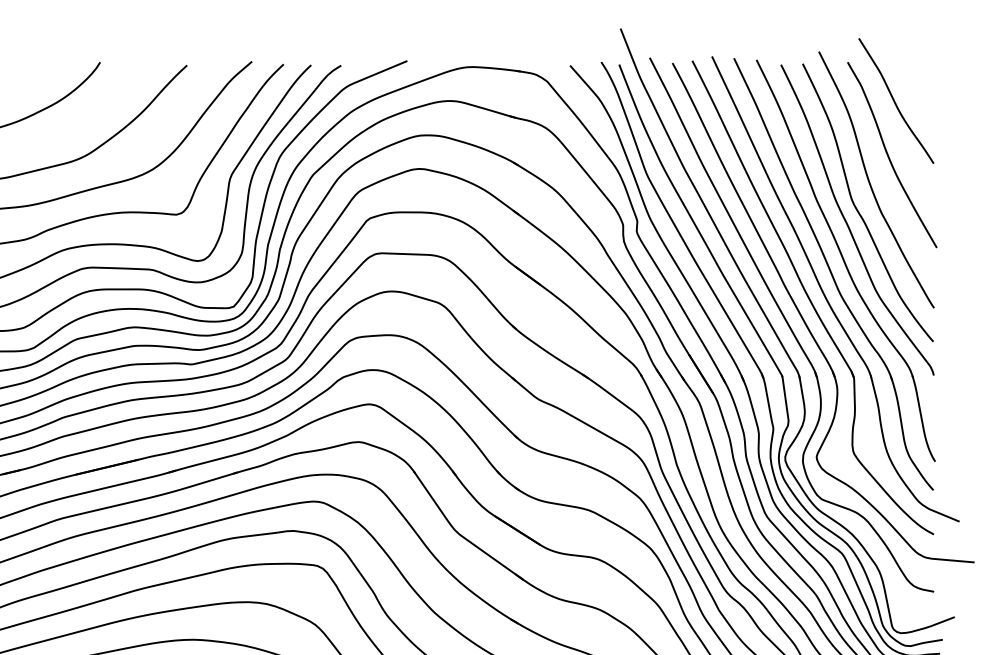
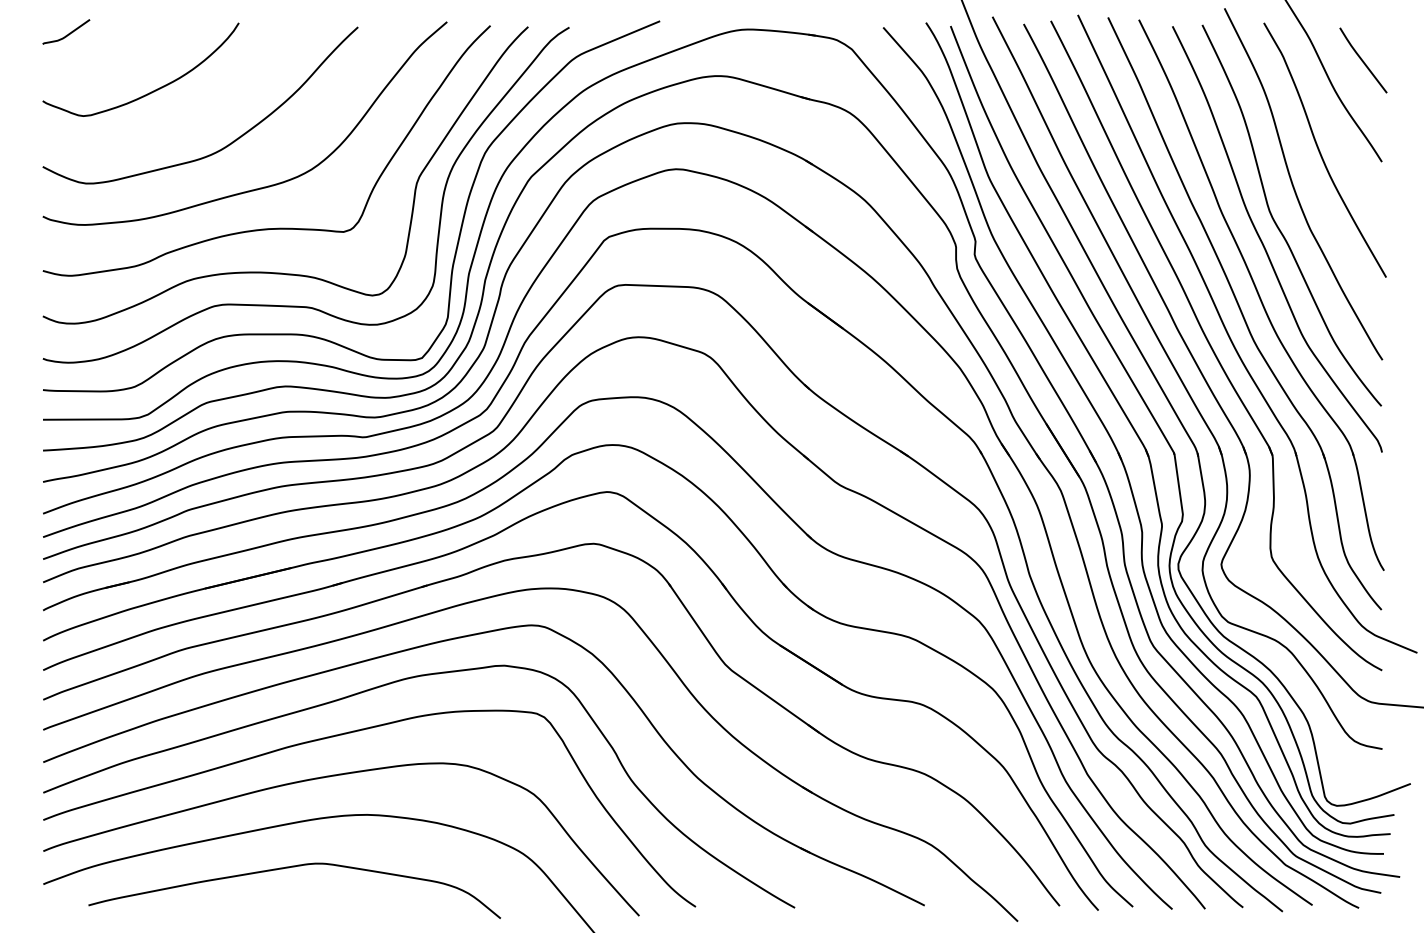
curve: (920, 89) -> (1363, 60), added

